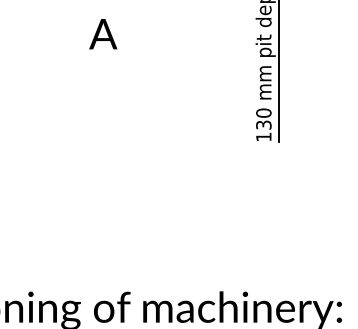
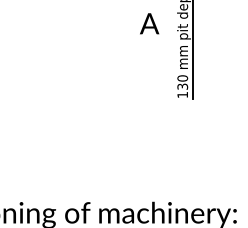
text: (103, 33) -> (149, 23), moved

